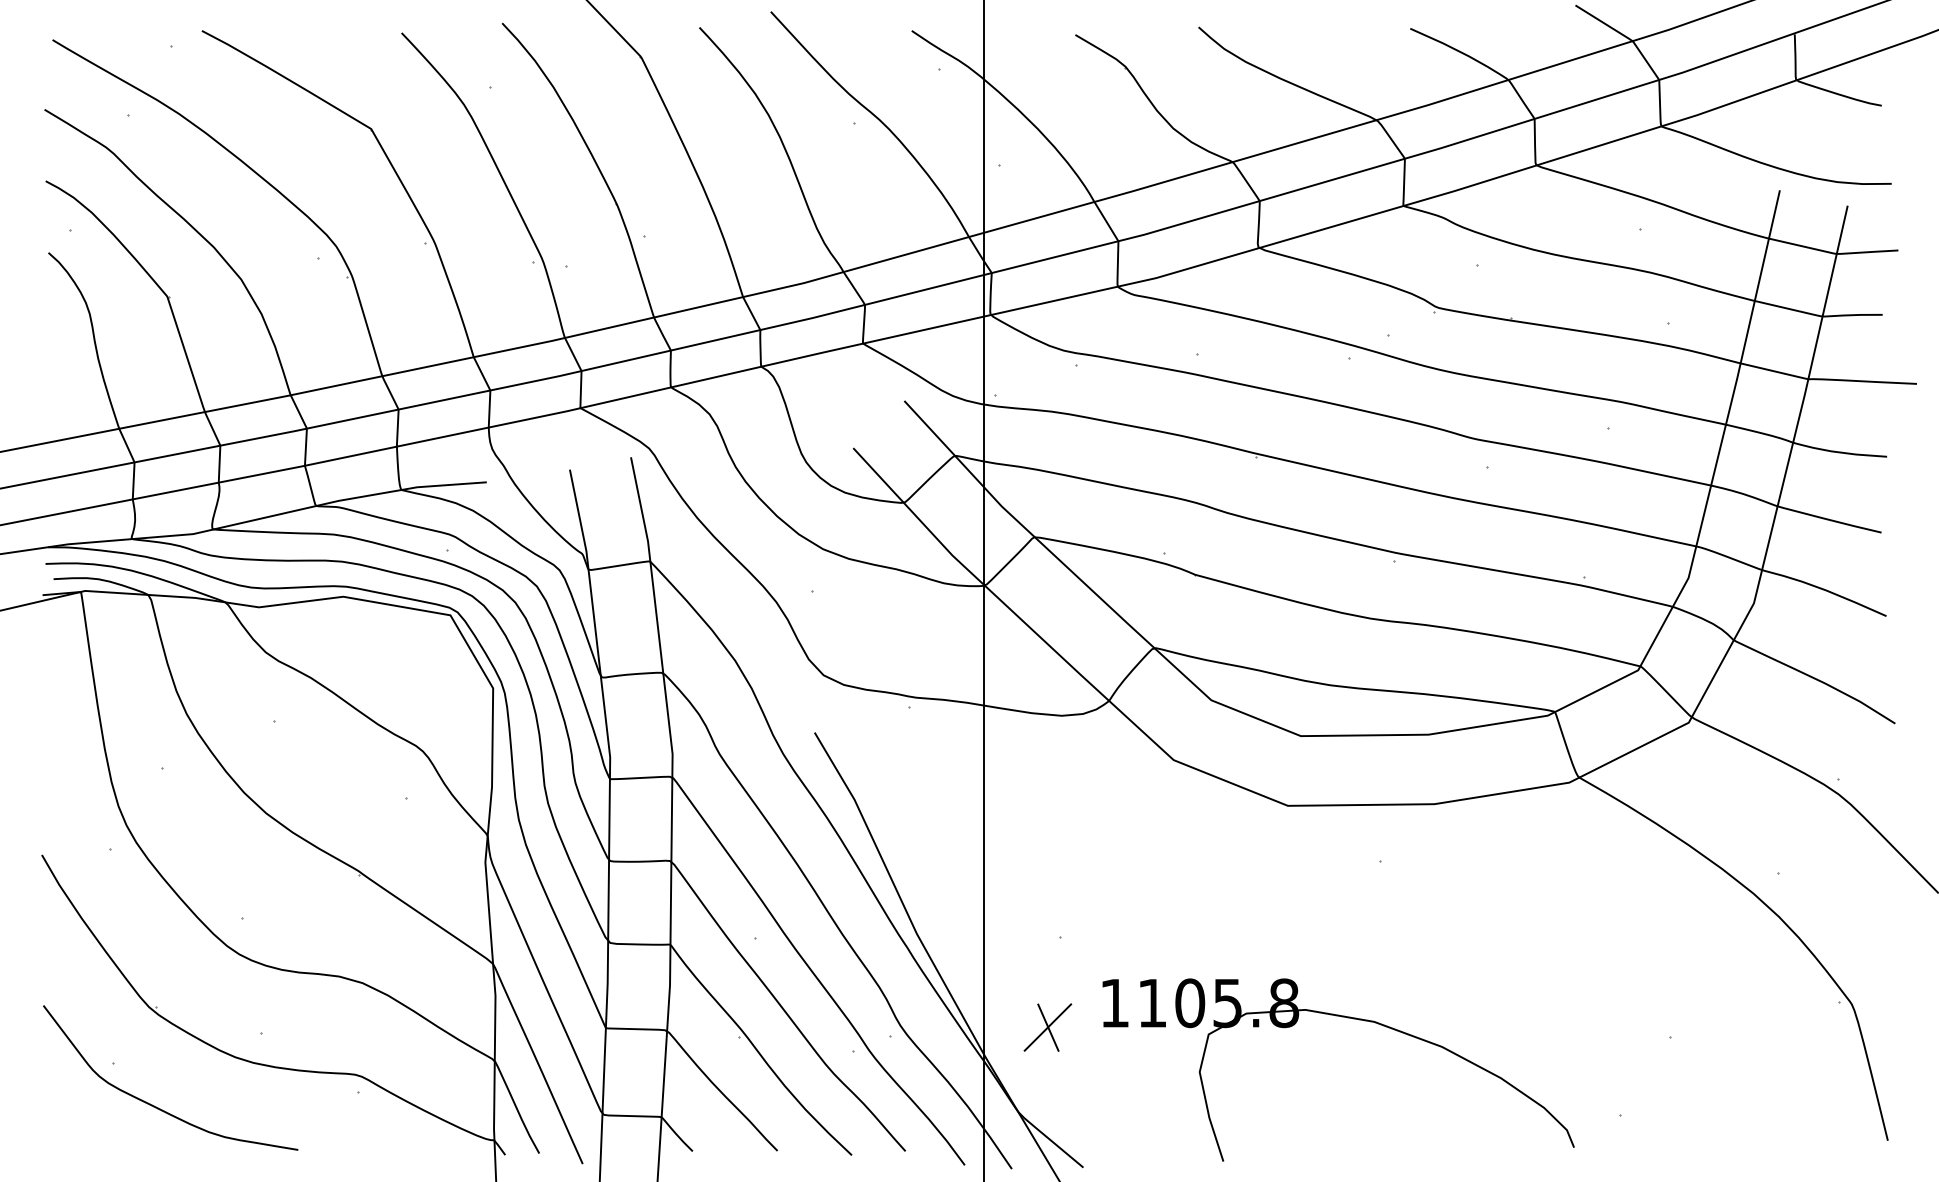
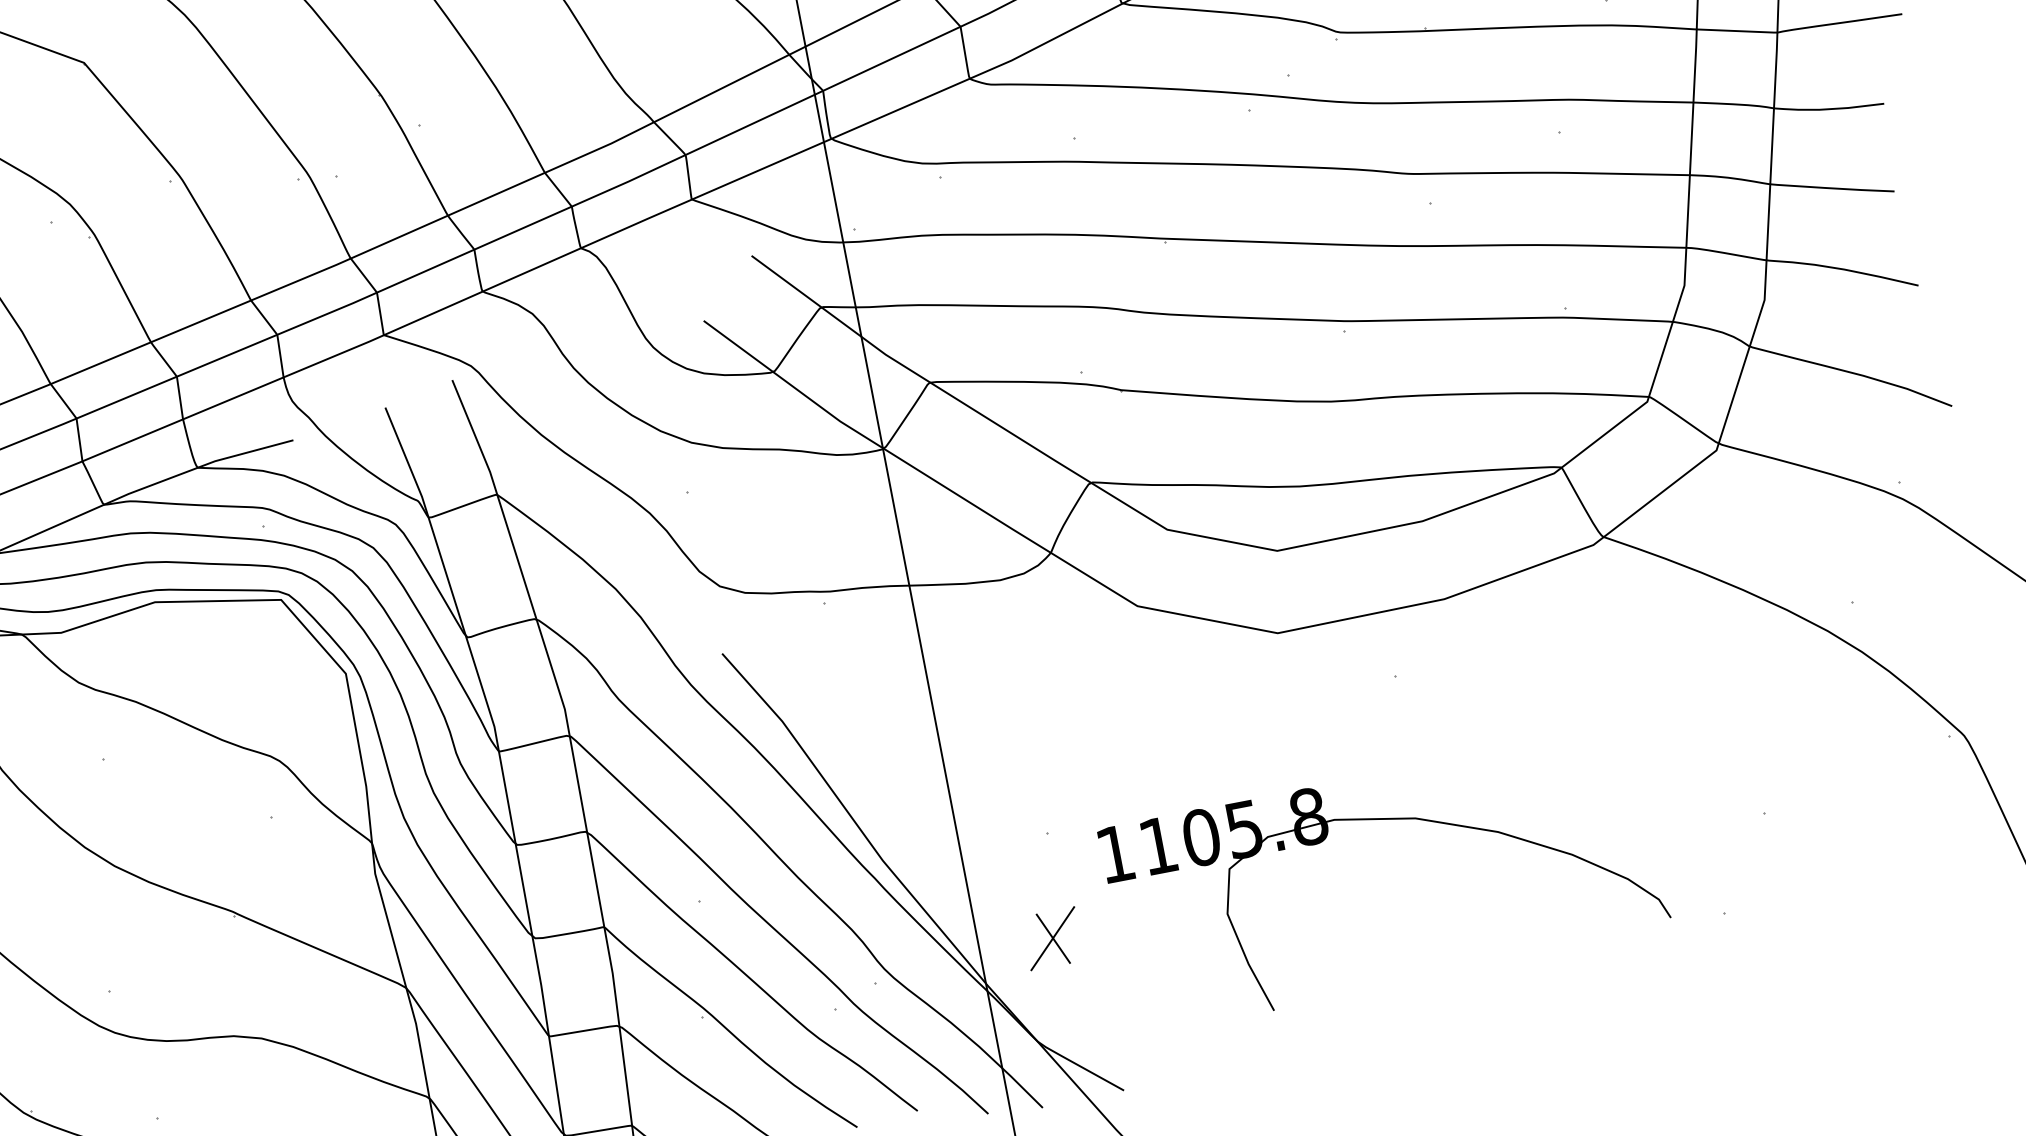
part: (1347, 1018) -> (1384, 820), moved

